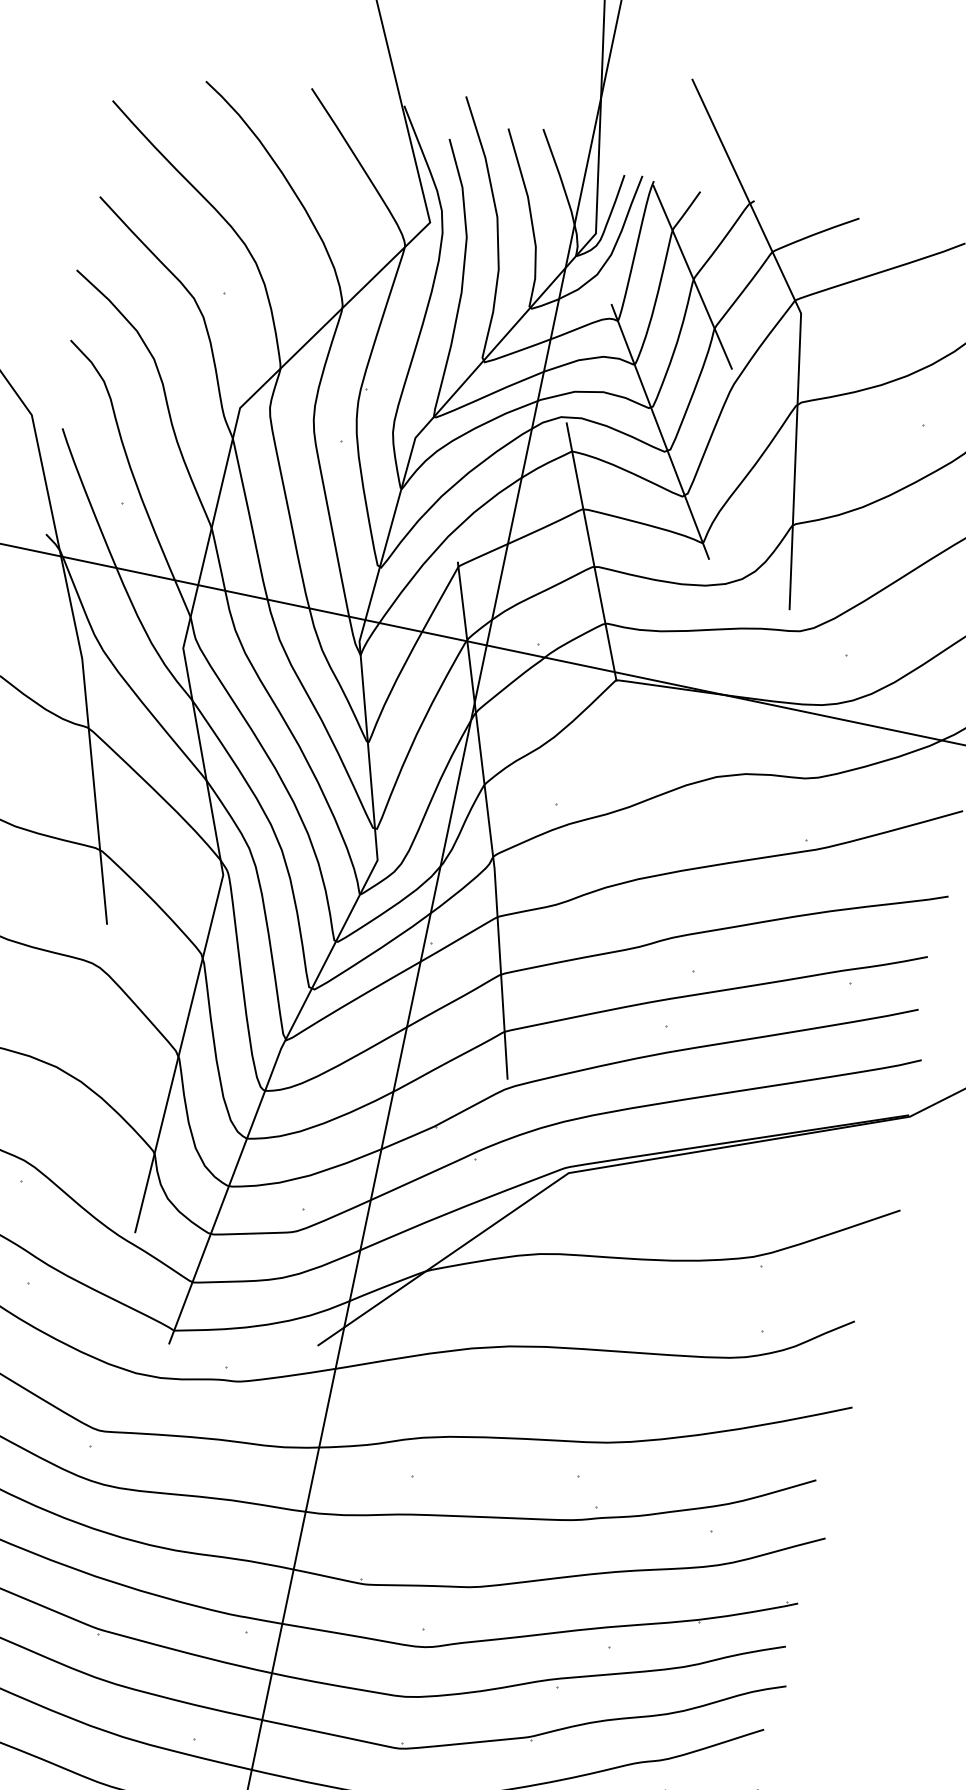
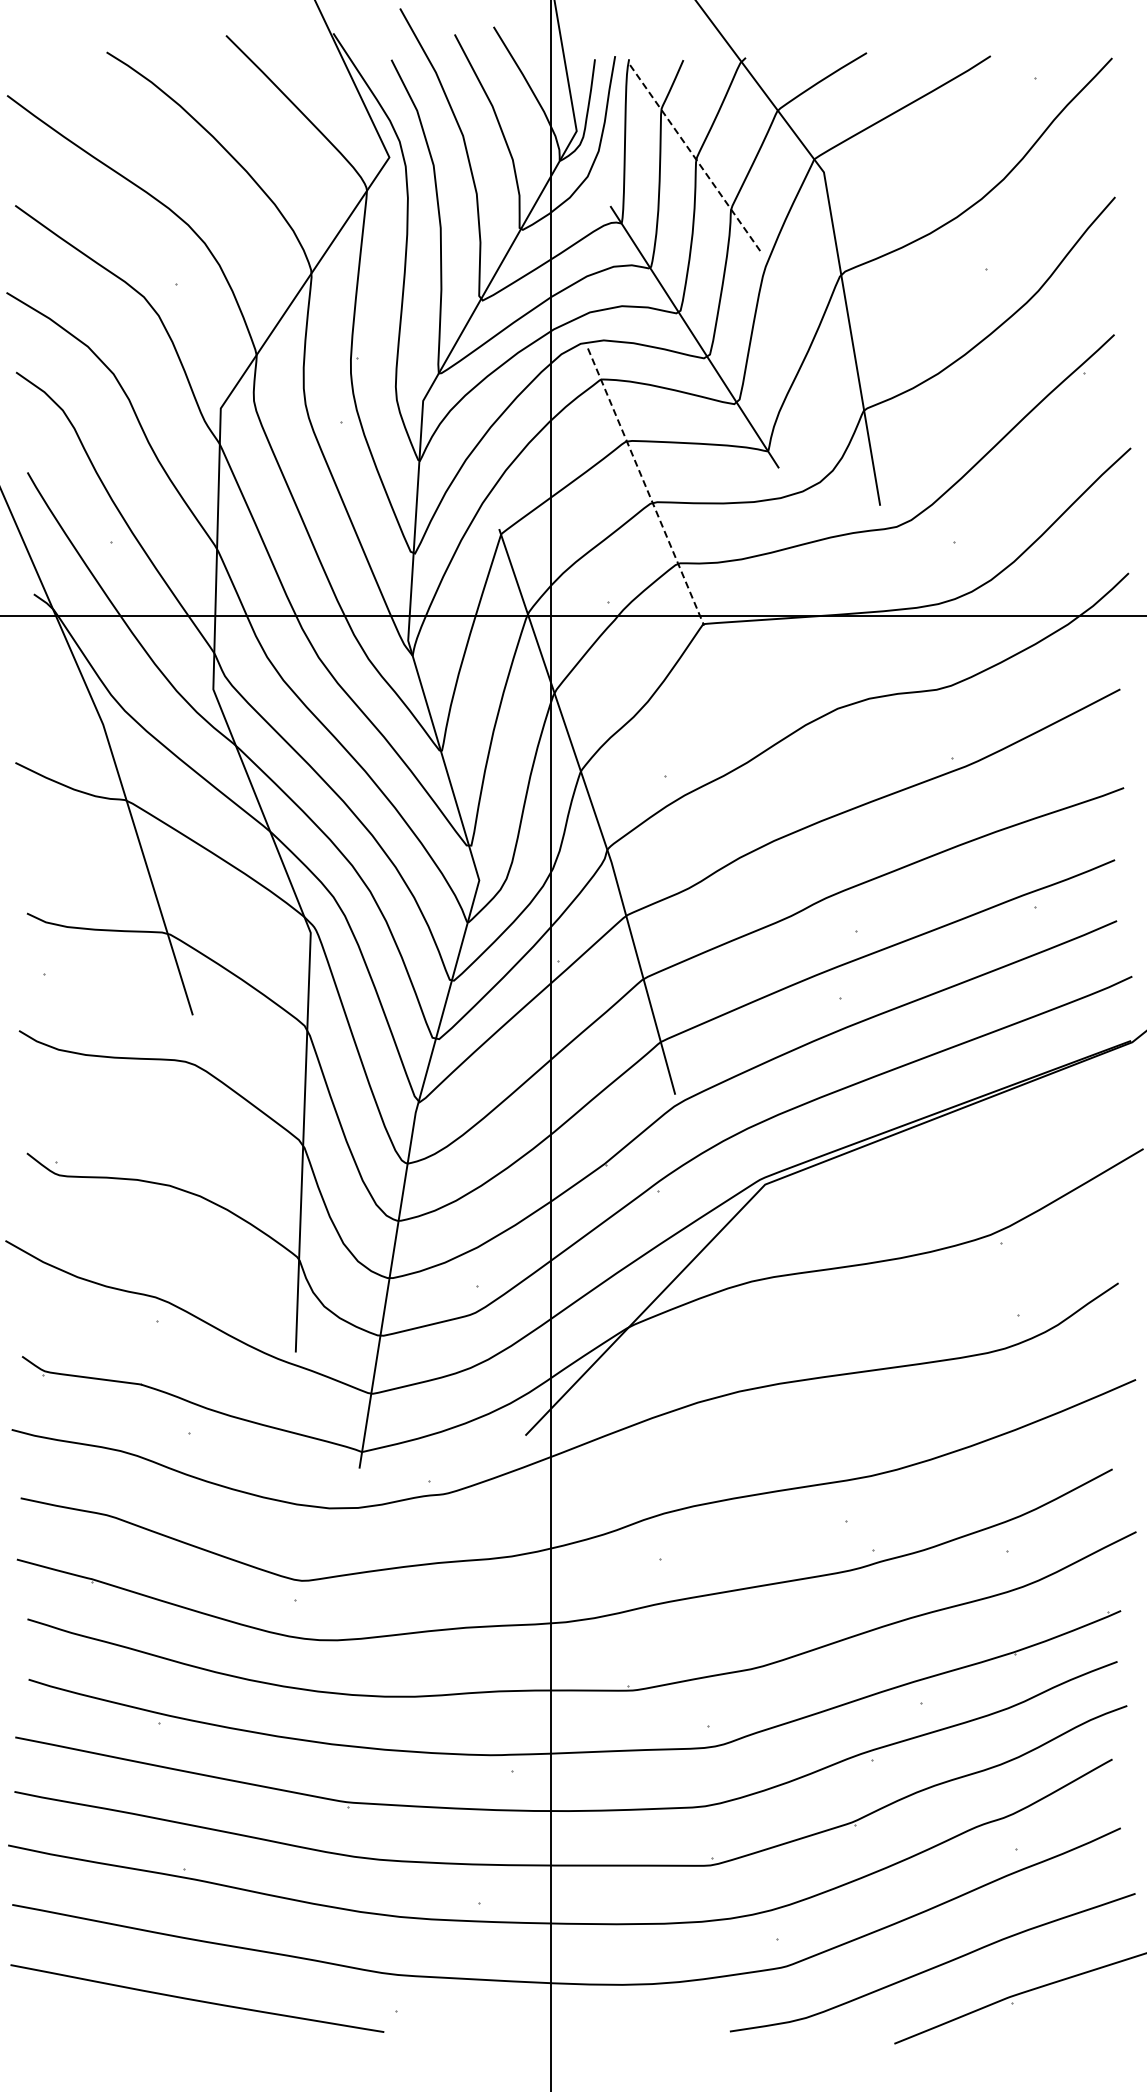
line: (692, 276) -> (694, 156), solid -> dashed
line: (591, 552) -> (646, 487), solid -> dashed

